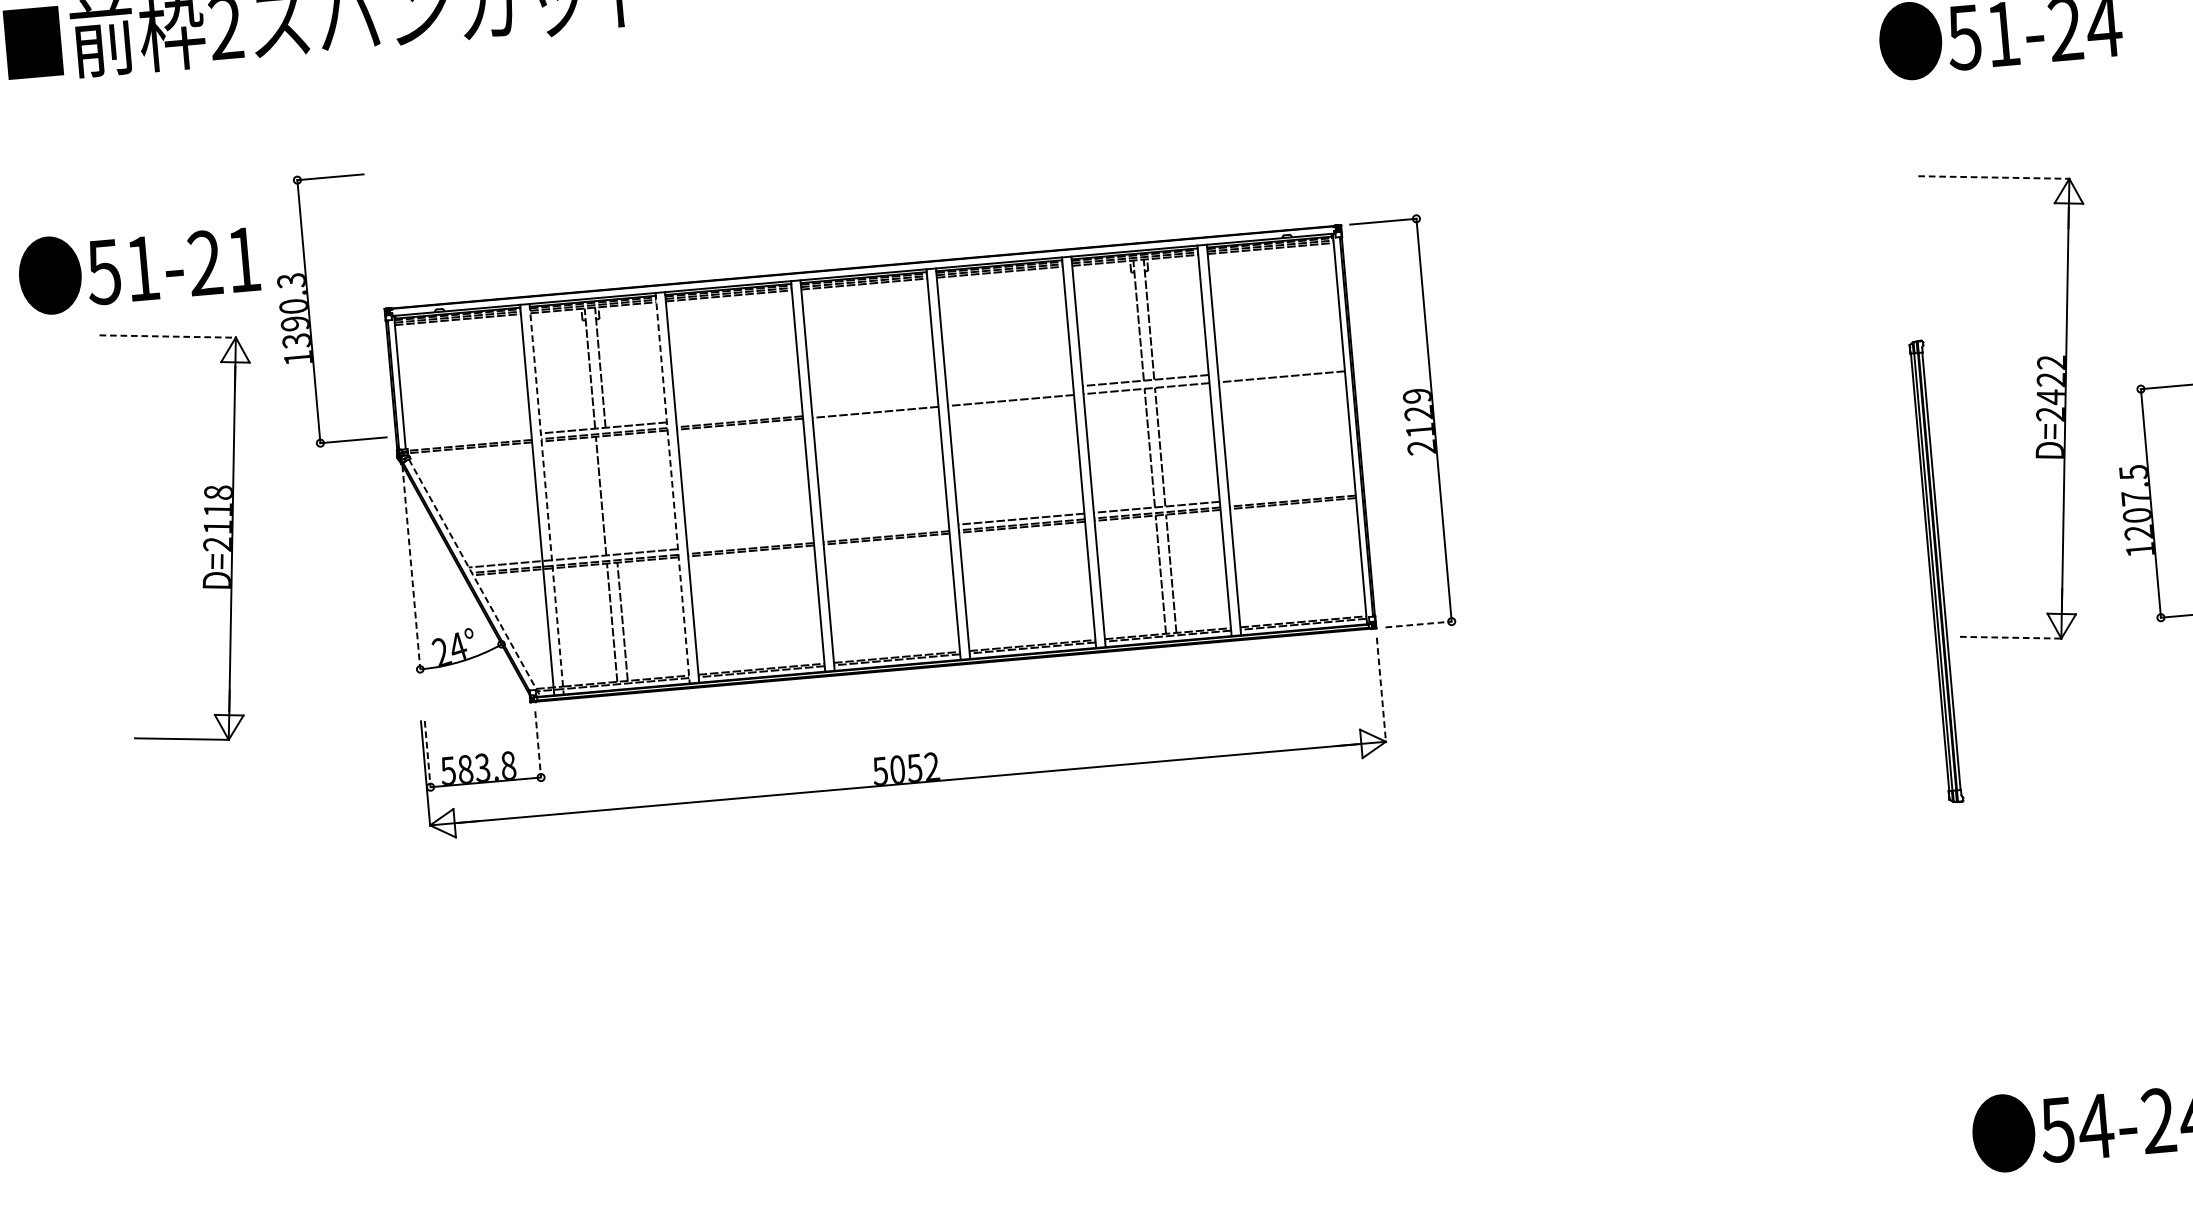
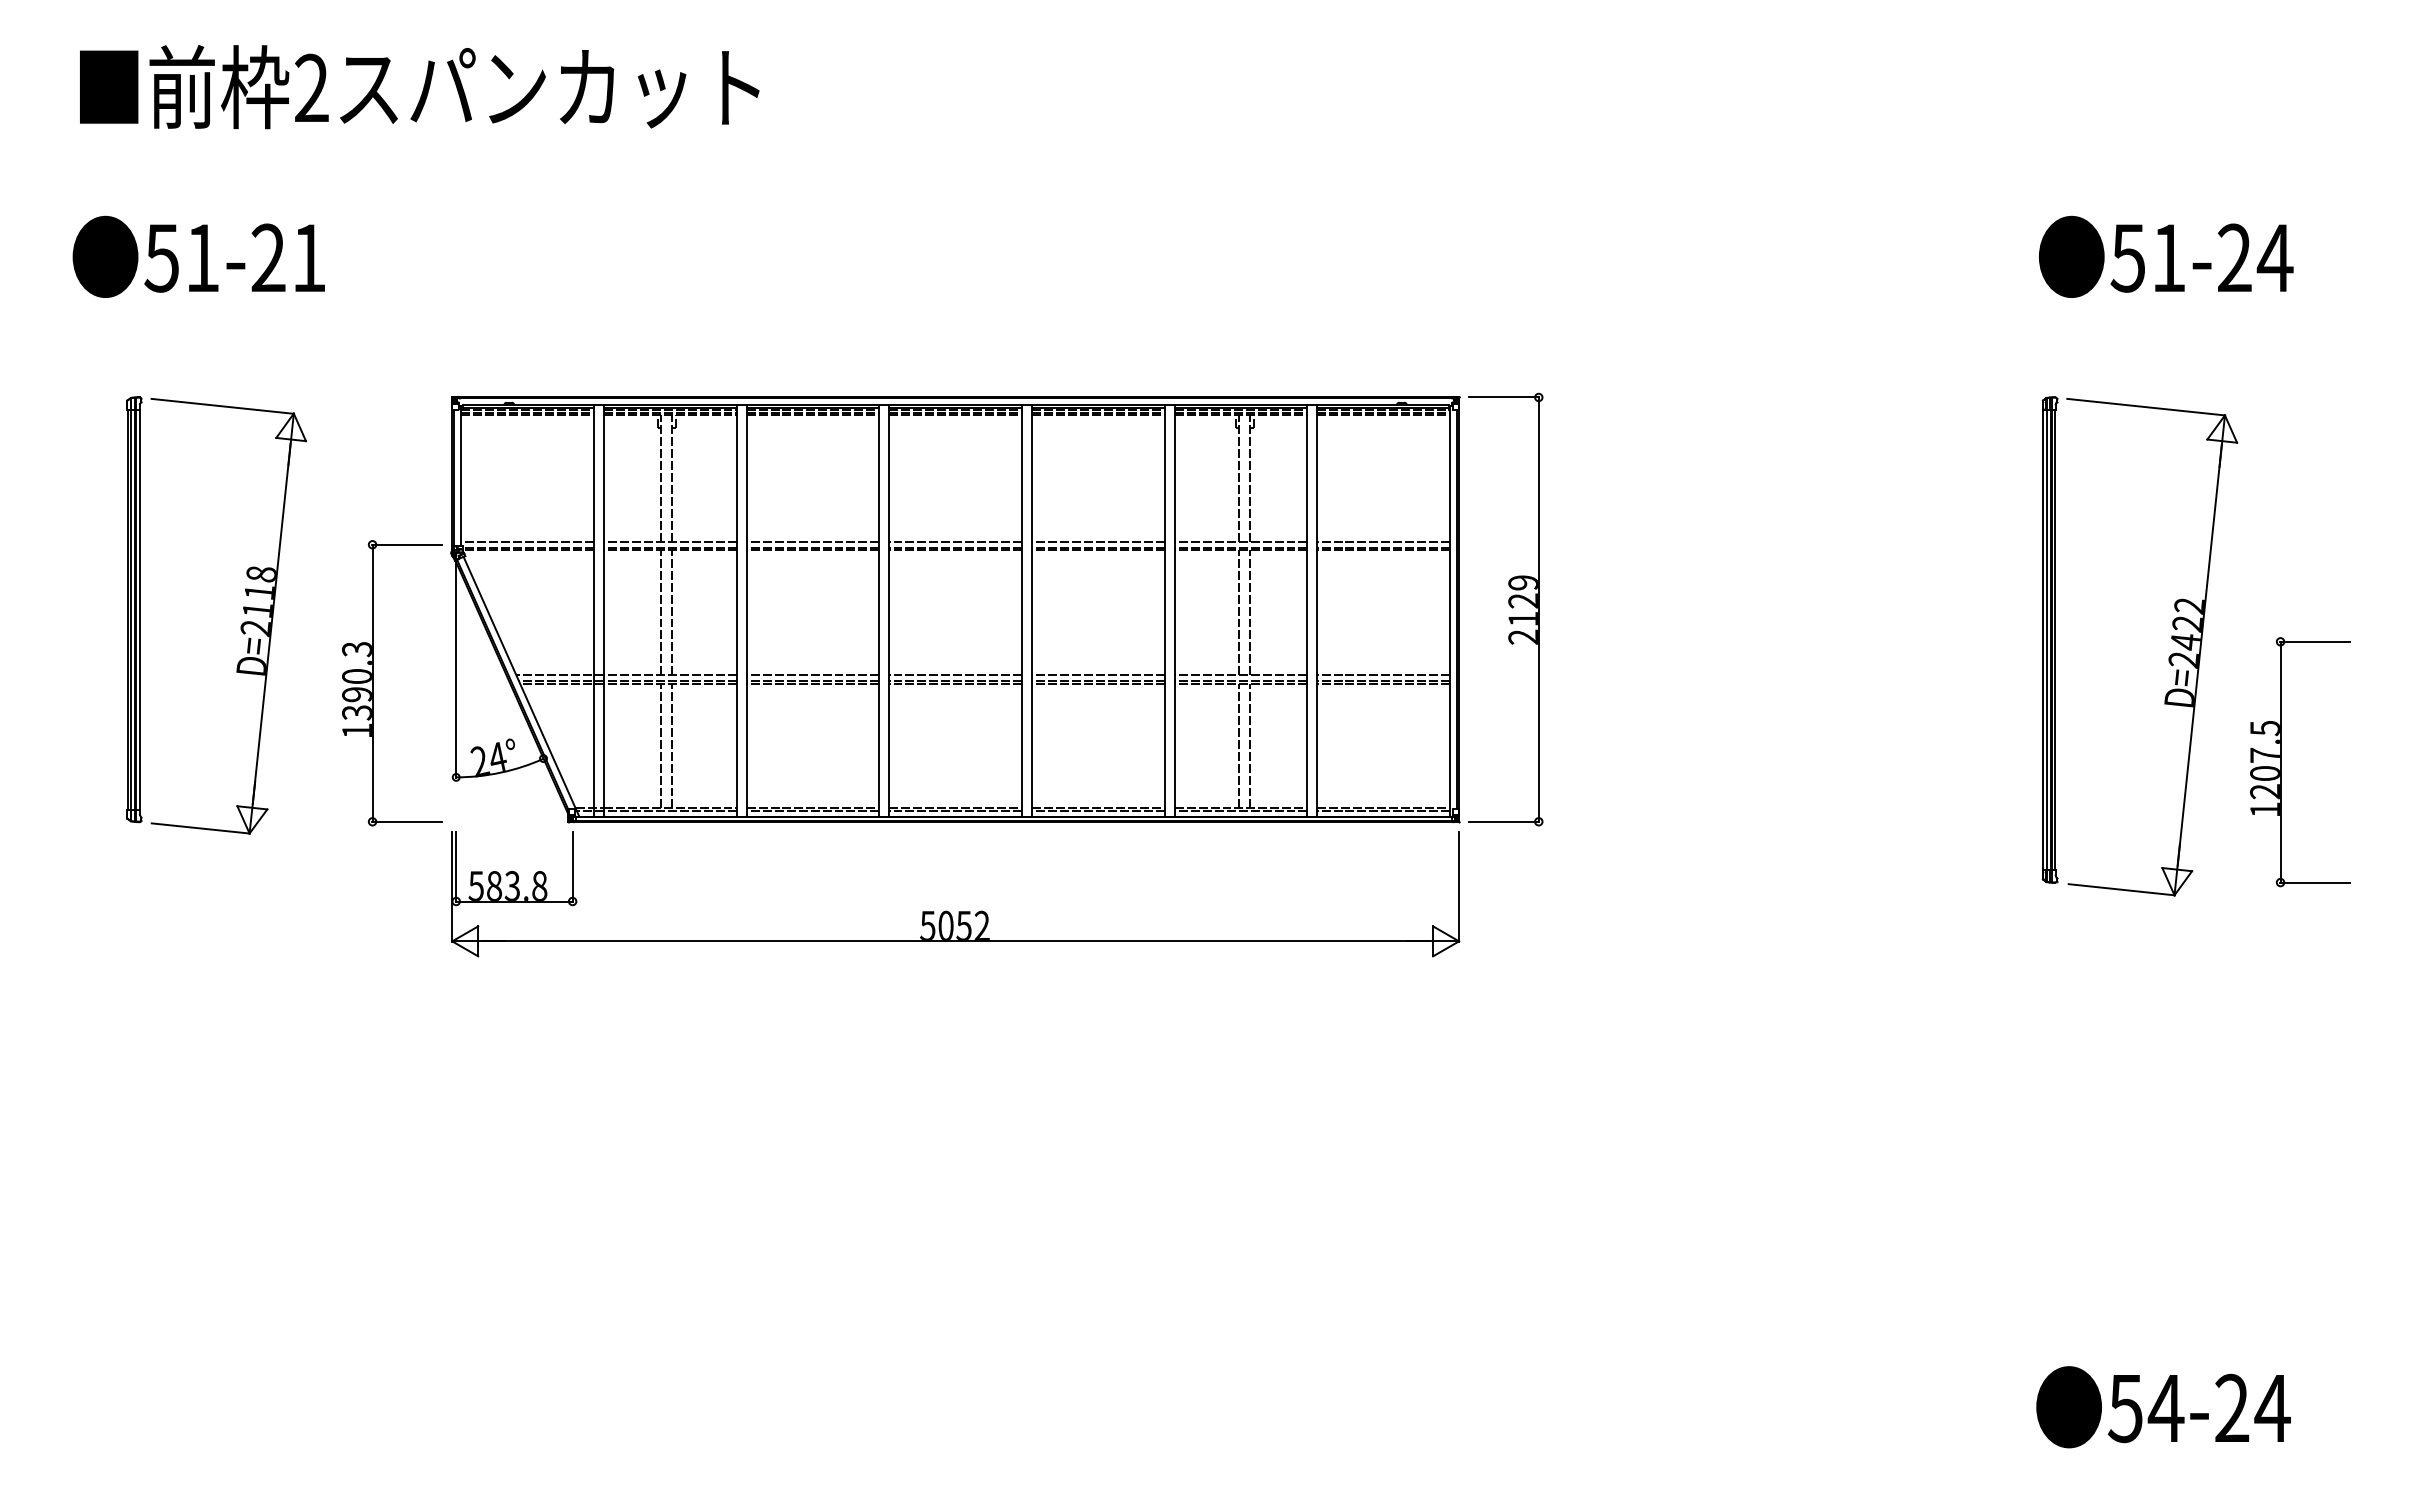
line: (1994, 177) -> (2146, 407), dashed -> solid
text: (138, 267) -> (198, 256), moved
part: (309, 311) -> (373, 683), moved
line: (167, 336) -> (222, 406), dashed -> solid
line: (1280, 368) -> (1383, 541), added
line: (1281, 374) -> (1383, 547), added
line: (1145, 385) -> (1240, 547), added
line: (1010, 392) -> (1098, 541), added
line: (1010, 397) -> (1098, 547), added
line: (874, 403) -> (955, 541), added
line: (875, 409) -> (955, 547), added
line: (738, 415) -> (812, 541), added
line: (468, 439) -> (527, 541), added
line: (672, 488) -> (736, 611), dashed -> solid
line: (611, 494) -> (672, 612), added
line: (1292, 495) -> (1383, 675), added
line: (546, 499) -> (603, 611), dashed -> solid
line: (885, 531) -> (955, 675), added
part: (100, 536) -> (134, 609), added
line: (750, 543) -> (812, 675), added
line: (411, 567) -> (456, 670), dashed -> solid
part: (1935, 571) -> (2049, 639), moved
line: (474, 578) -> (521, 687), dashed -> solid
line: (1419, 624) -> (1504, 821), dashed -> solid
line: (2011, 637) -> (2122, 889), dashed -> solid
line: (1381, 689) -> (1459, 886), dashed -> solid
line: (538, 744) -> (572, 866), dashed -> solid
line: (427, 753) -> (456, 866), dashed -> solid

